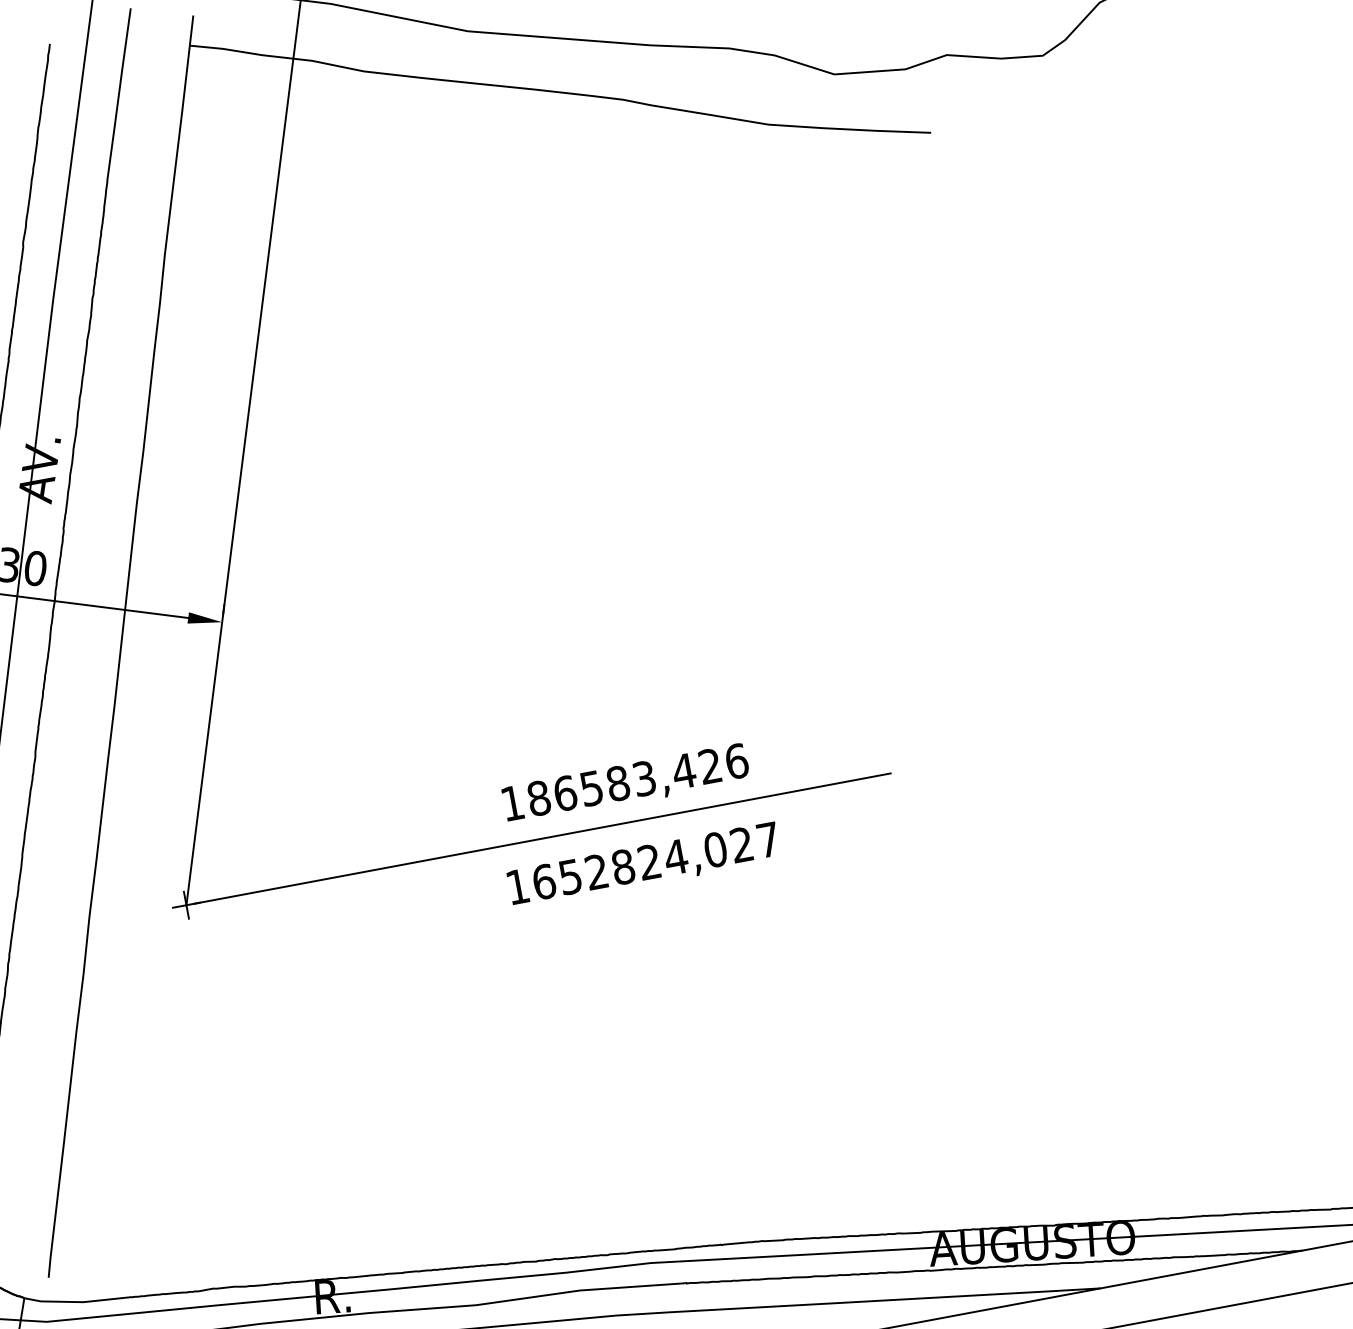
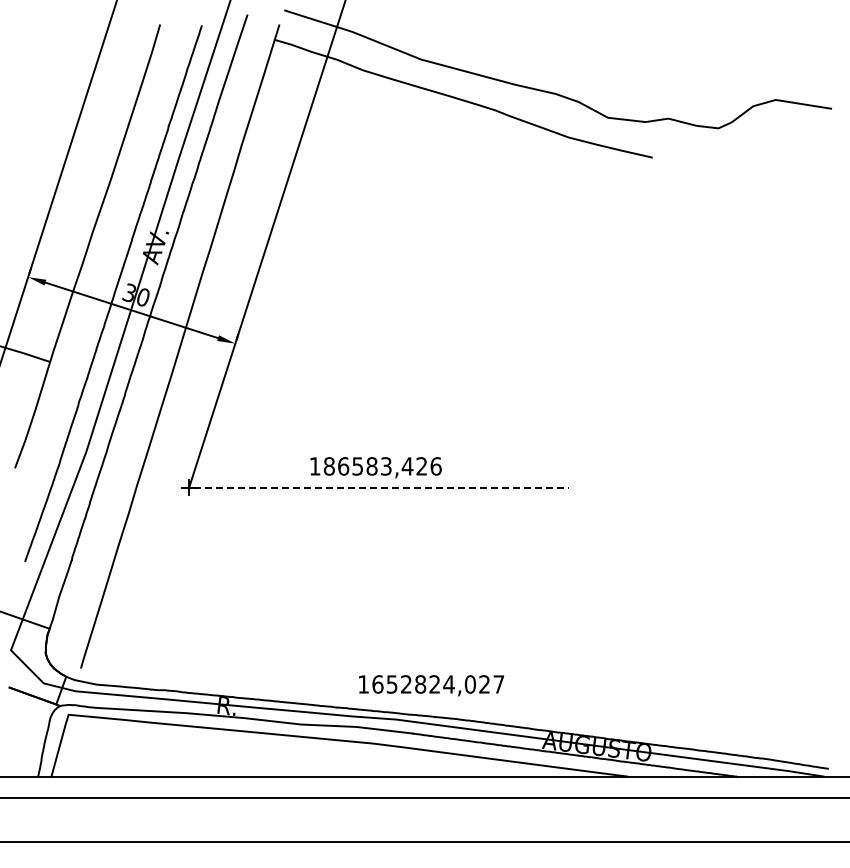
text: (624, 784) -> (375, 467), moved
line: (542, 838) -> (381, 487), solid -> dashed
text: (643, 865) -> (431, 685), moved

